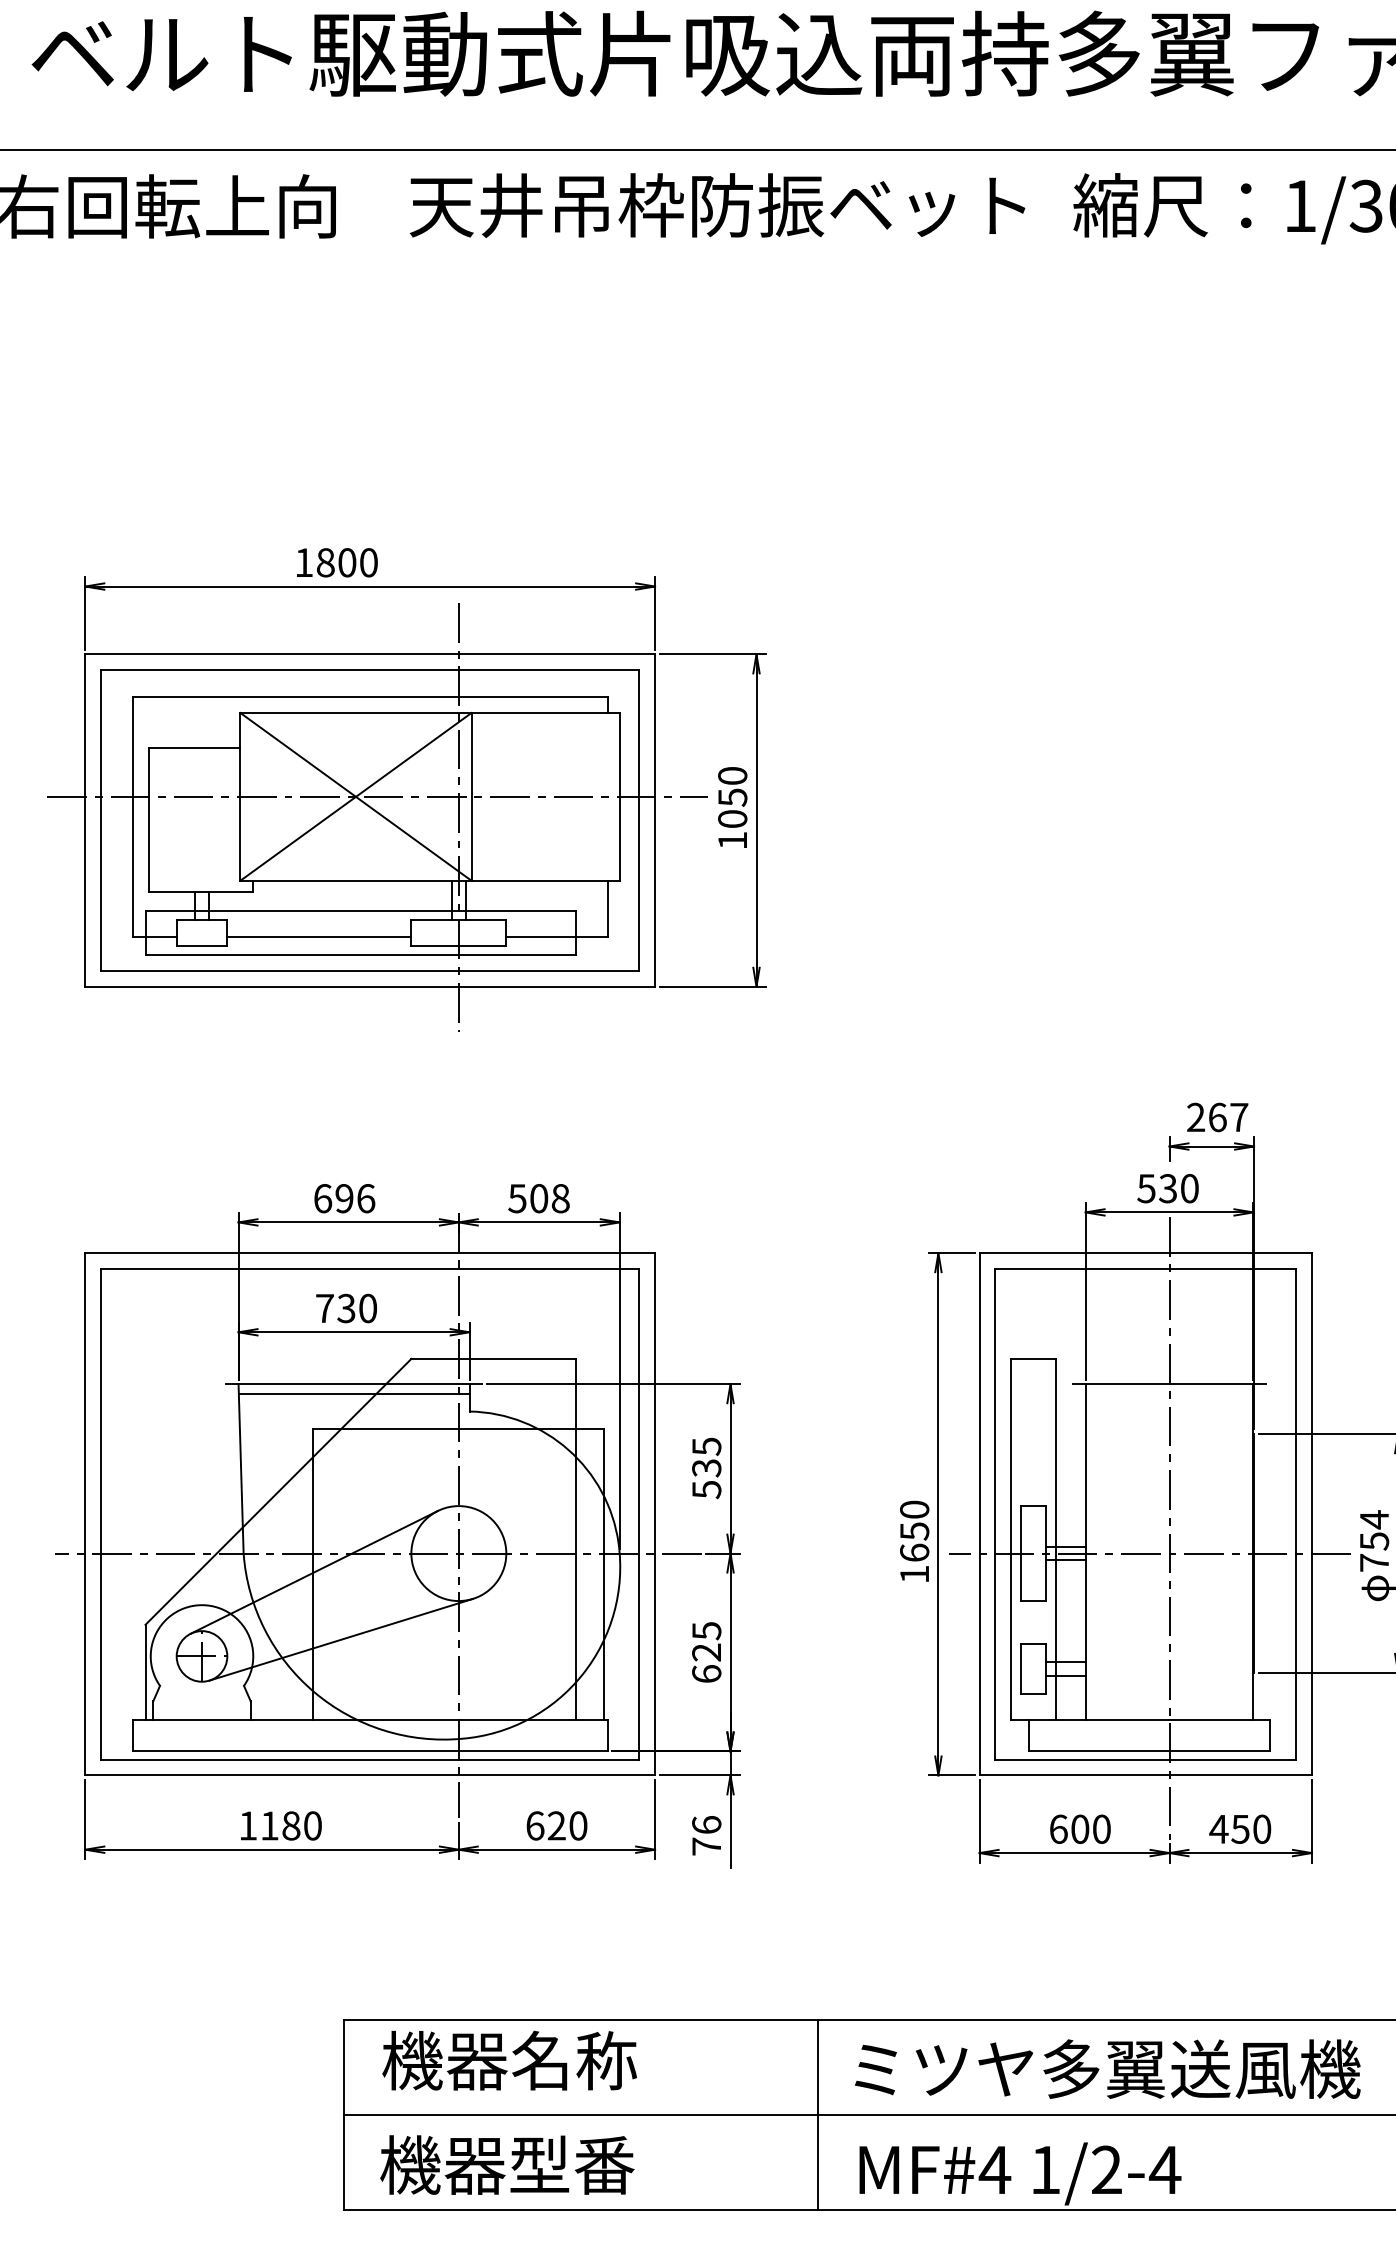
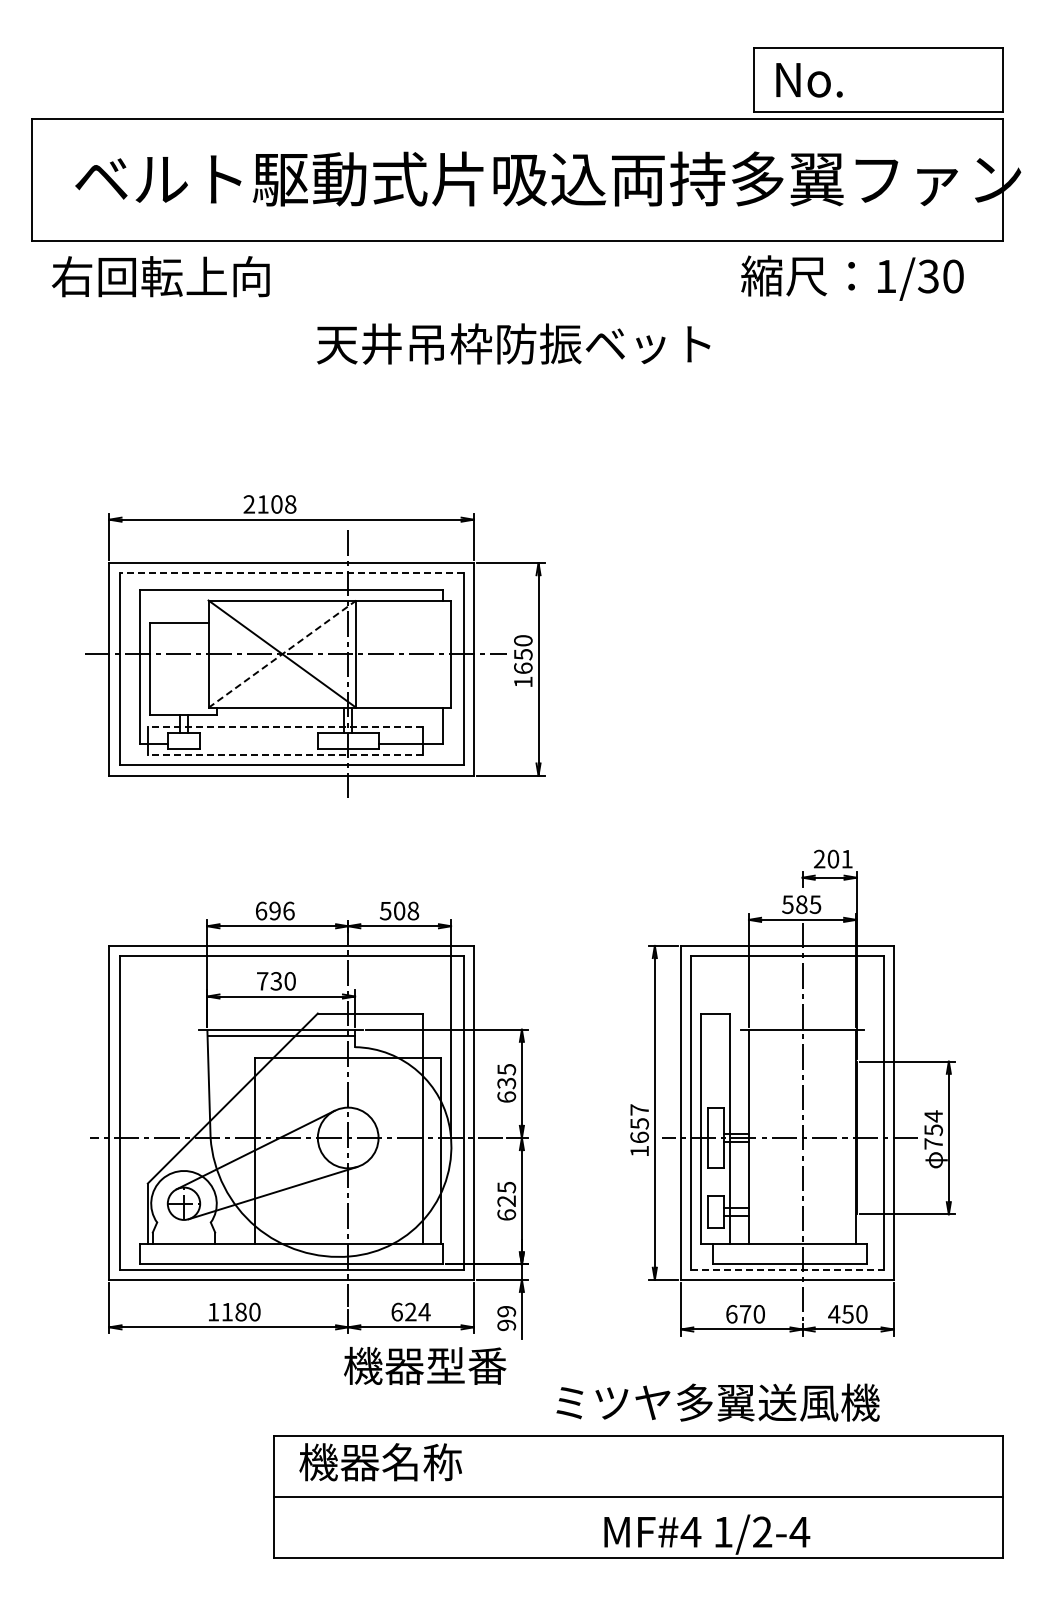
text: (717, 204) -> (513, 343), moved
text: (335, 562) -> (269, 504), 1800 -> 2108
line: (370, 670) -> (291, 573), solid -> dashed
line: (356, 795) -> (282, 653), solid -> dashed
text: (732, 817) -> (523, 667), 1050 -> 1650
line: (360, 911) -> (285, 727), solid -> dashed
line: (318, 936) -> (258, 743), removed
line: (360, 955) -> (285, 755), solid -> dashed
text: (1227, 1116) -> (839, 858), 267 -> 201
text: (1178, 1188) -> (808, 904), 530 -> 585
text: (706, 1490) -> (506, 1097), 535 -> 635
text: (914, 1509) -> (639, 1109), 1650 -> 1657
line: (1145, 1759) -> (787, 1269), solid -> dashed
text: (578, 1824) -> (424, 1311), 620 -> 624
text: (1080, 1829) -> (745, 1314), 600 -> 670
text: (706, 1835) -> (506, 1318), 76 -> 99
text: (1106, 2068) -> (717, 1402), moved
line: (819, 2114) -> (578, 1496), removed
text: (507, 2164) -> (425, 1365), moved

